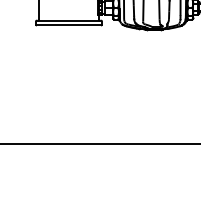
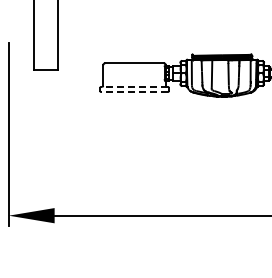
line: (68, 20) -> (134, 86), solid -> dashed
line: (68, 25) -> (134, 92), solid -> dashed

